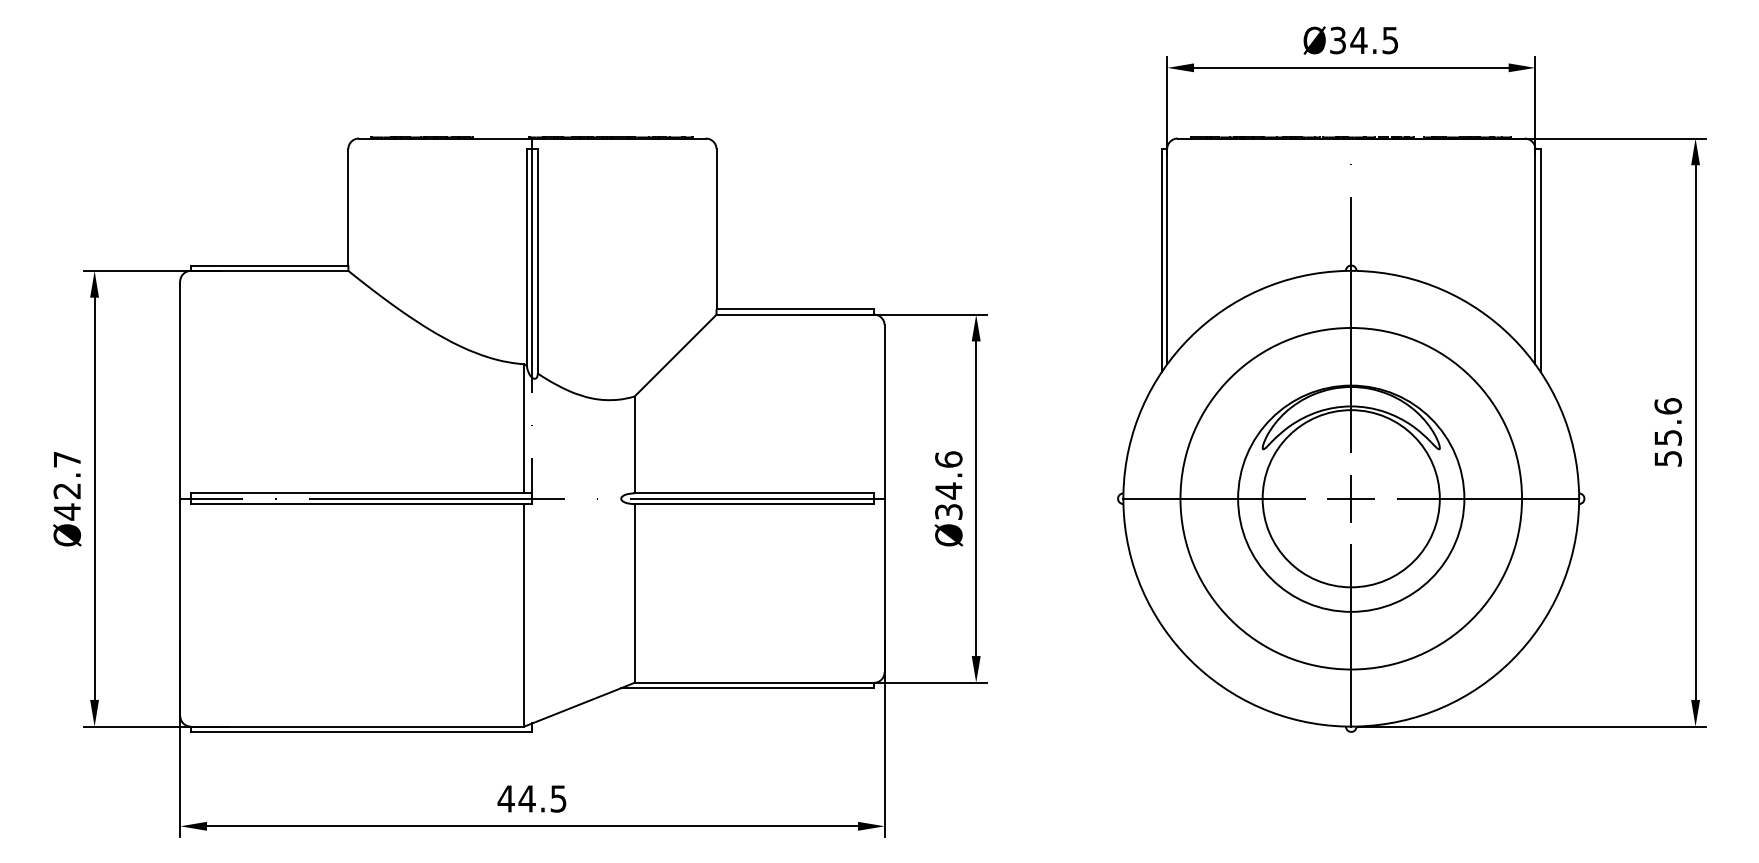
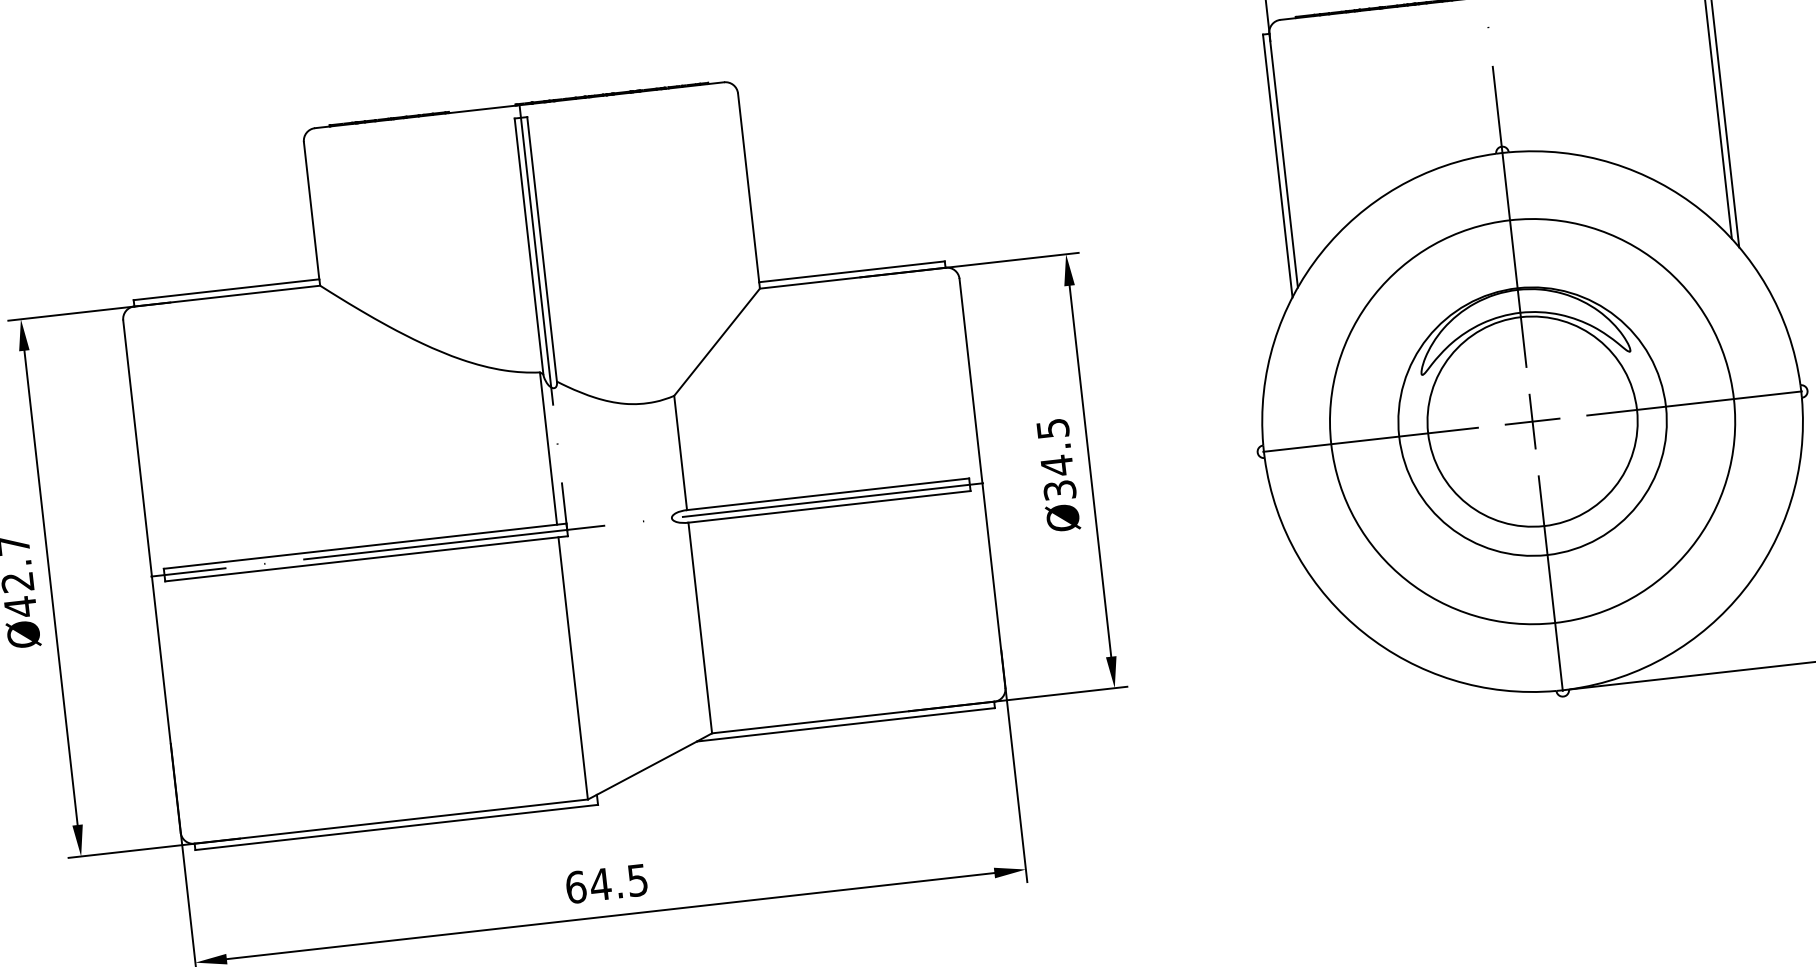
text: (948, 459) -> (1052, 428), Ø34.6 -> Ø34.5
text: (505, 798) -> (575, 886), 44.5 -> 64.5

